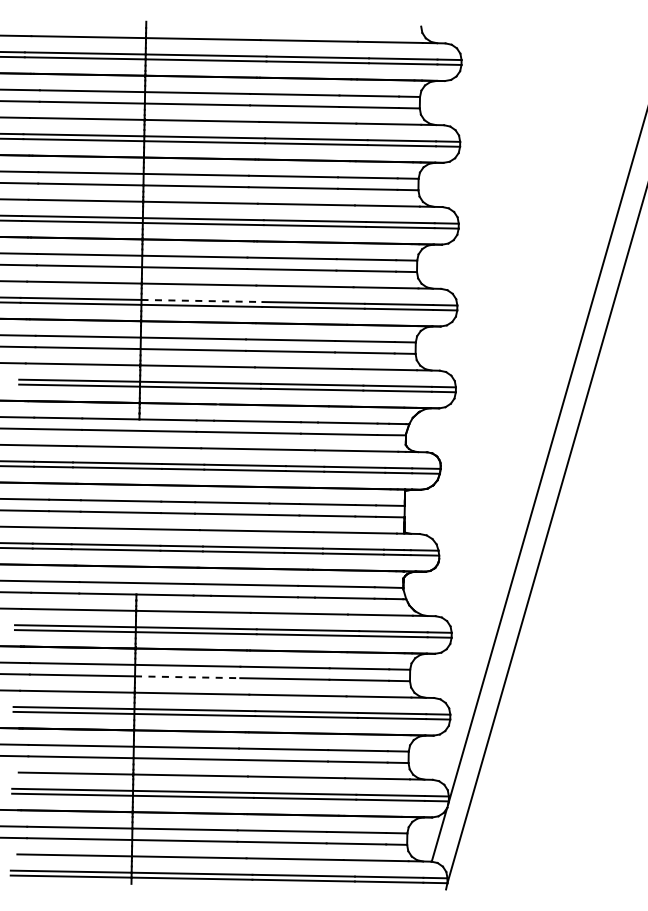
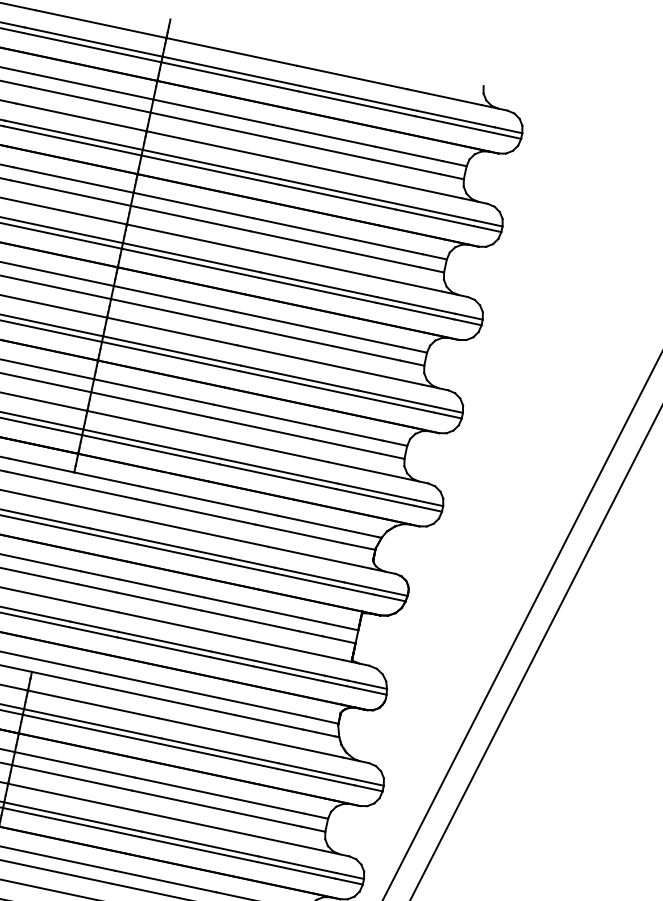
line: (202, 301) -> (172, 351), dashed -> solid
line: (187, 677) -> (71, 778), dashed -> solid

